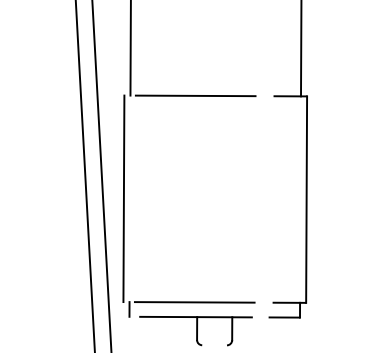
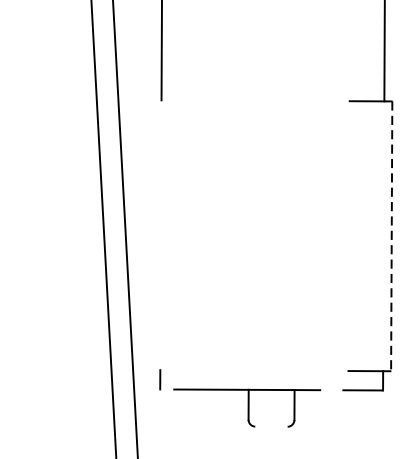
line: (195, 95) -> (246, 100), removed
line: (123, 198) -> (152, 234), removed
line: (306, 200) -> (391, 237), solid -> dashed
line: (194, 302) -> (245, 370), removed

